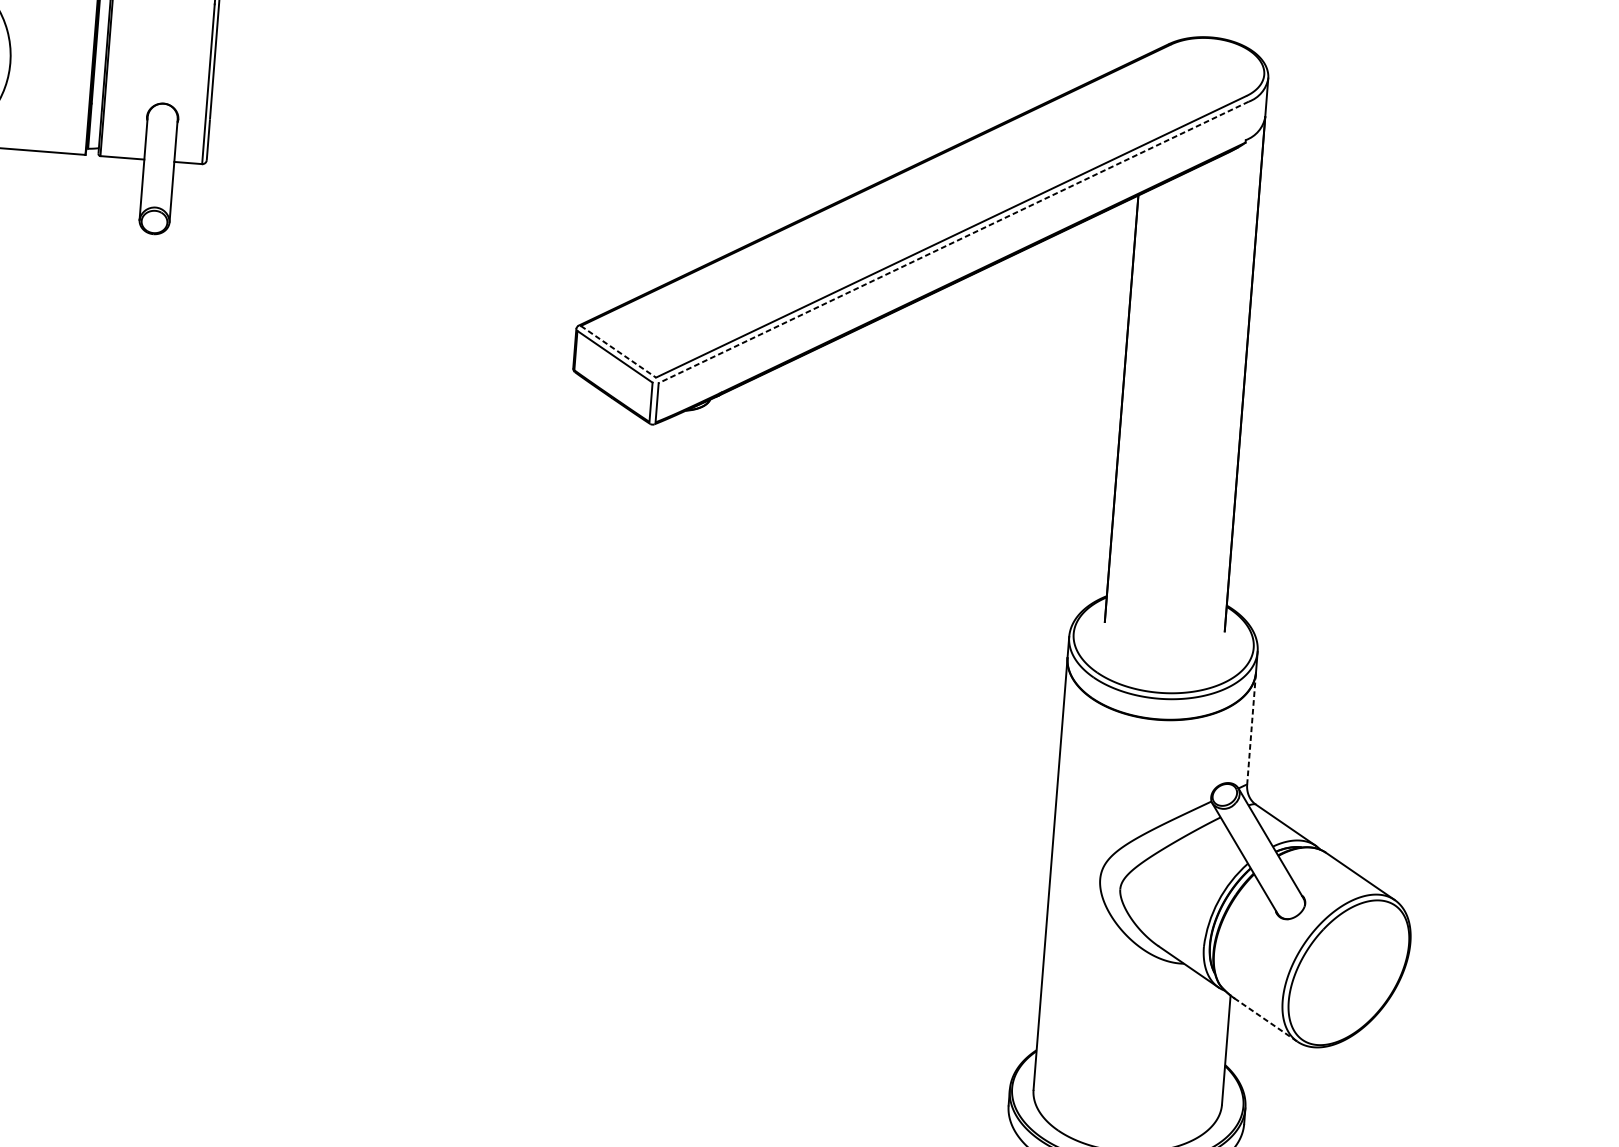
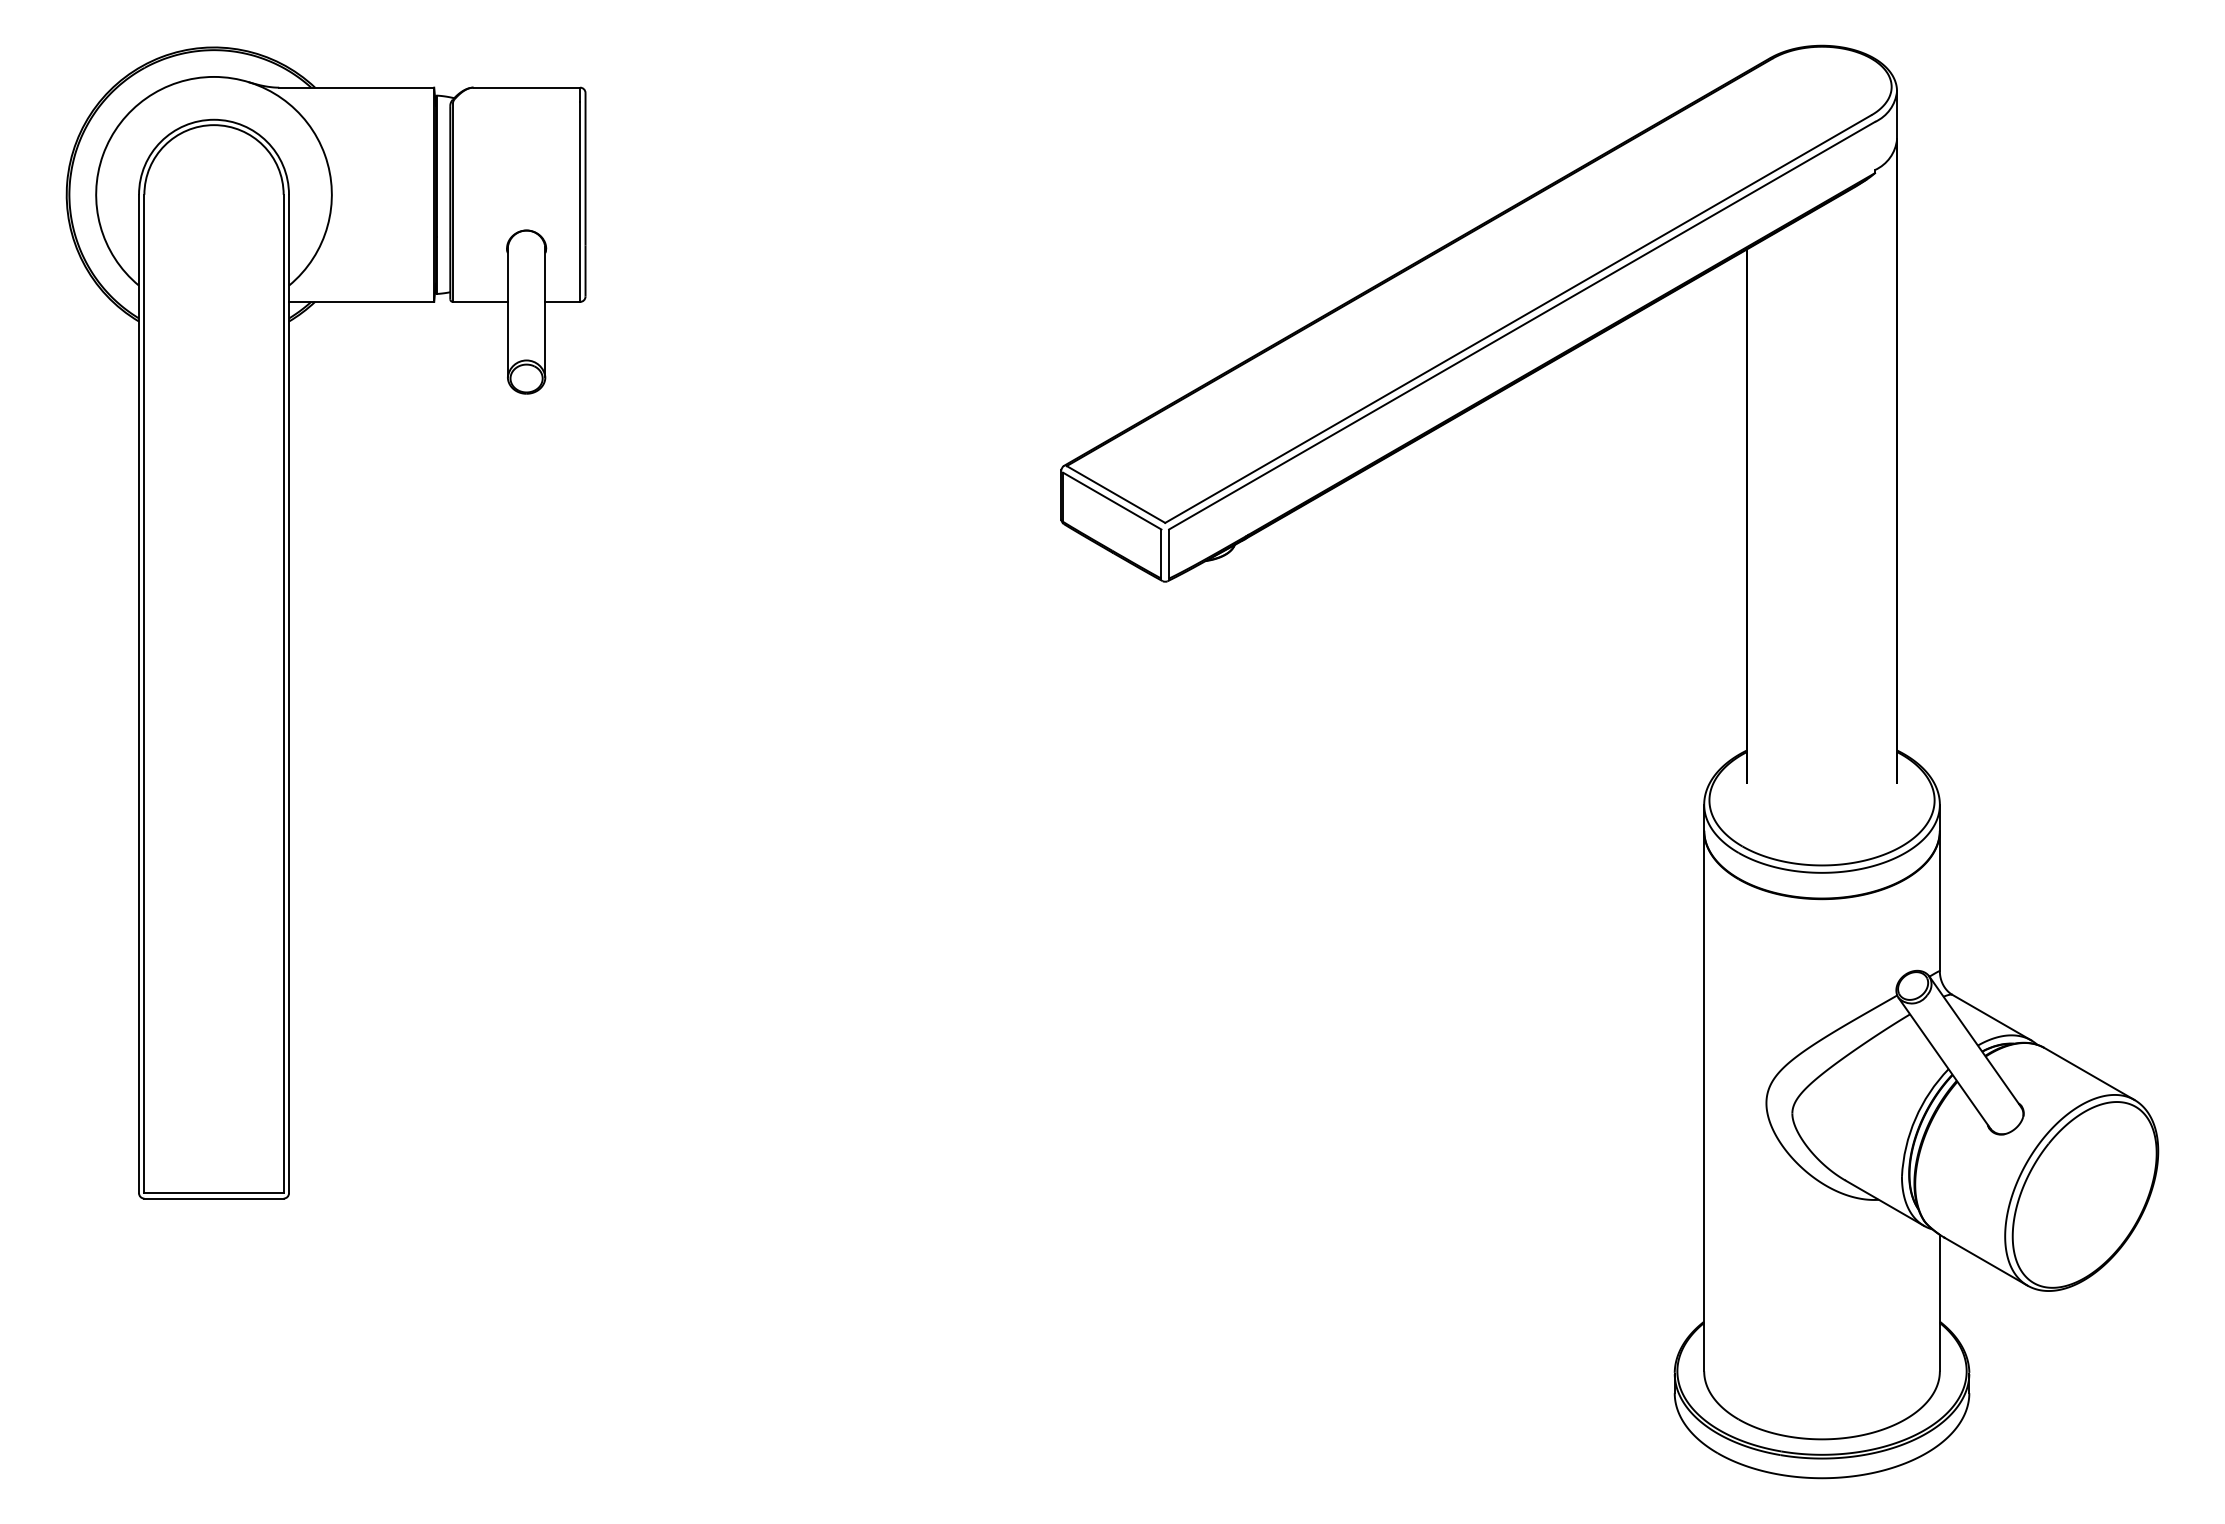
line: (954, 242) -> (1522, 325), dashed -> solid
line: (618, 351) -> (1116, 494), dashed -> solid
line: (1251, 728) -> (1939, 900), dashed -> solid
line: (1266, 1019) -> (1986, 1261), dashed -> solid

